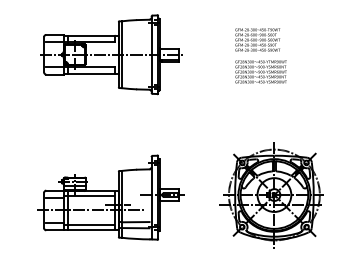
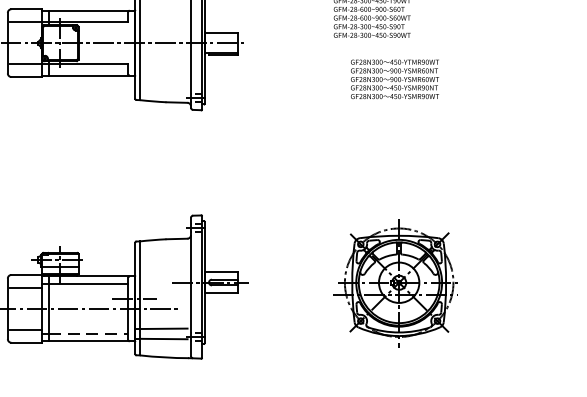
text: (260, 71) -> (393, 78), moved
part: (271, 195) -> (395, 283), size x0.7
line: (91, 225) -> (88, 334), solid -> dashed

